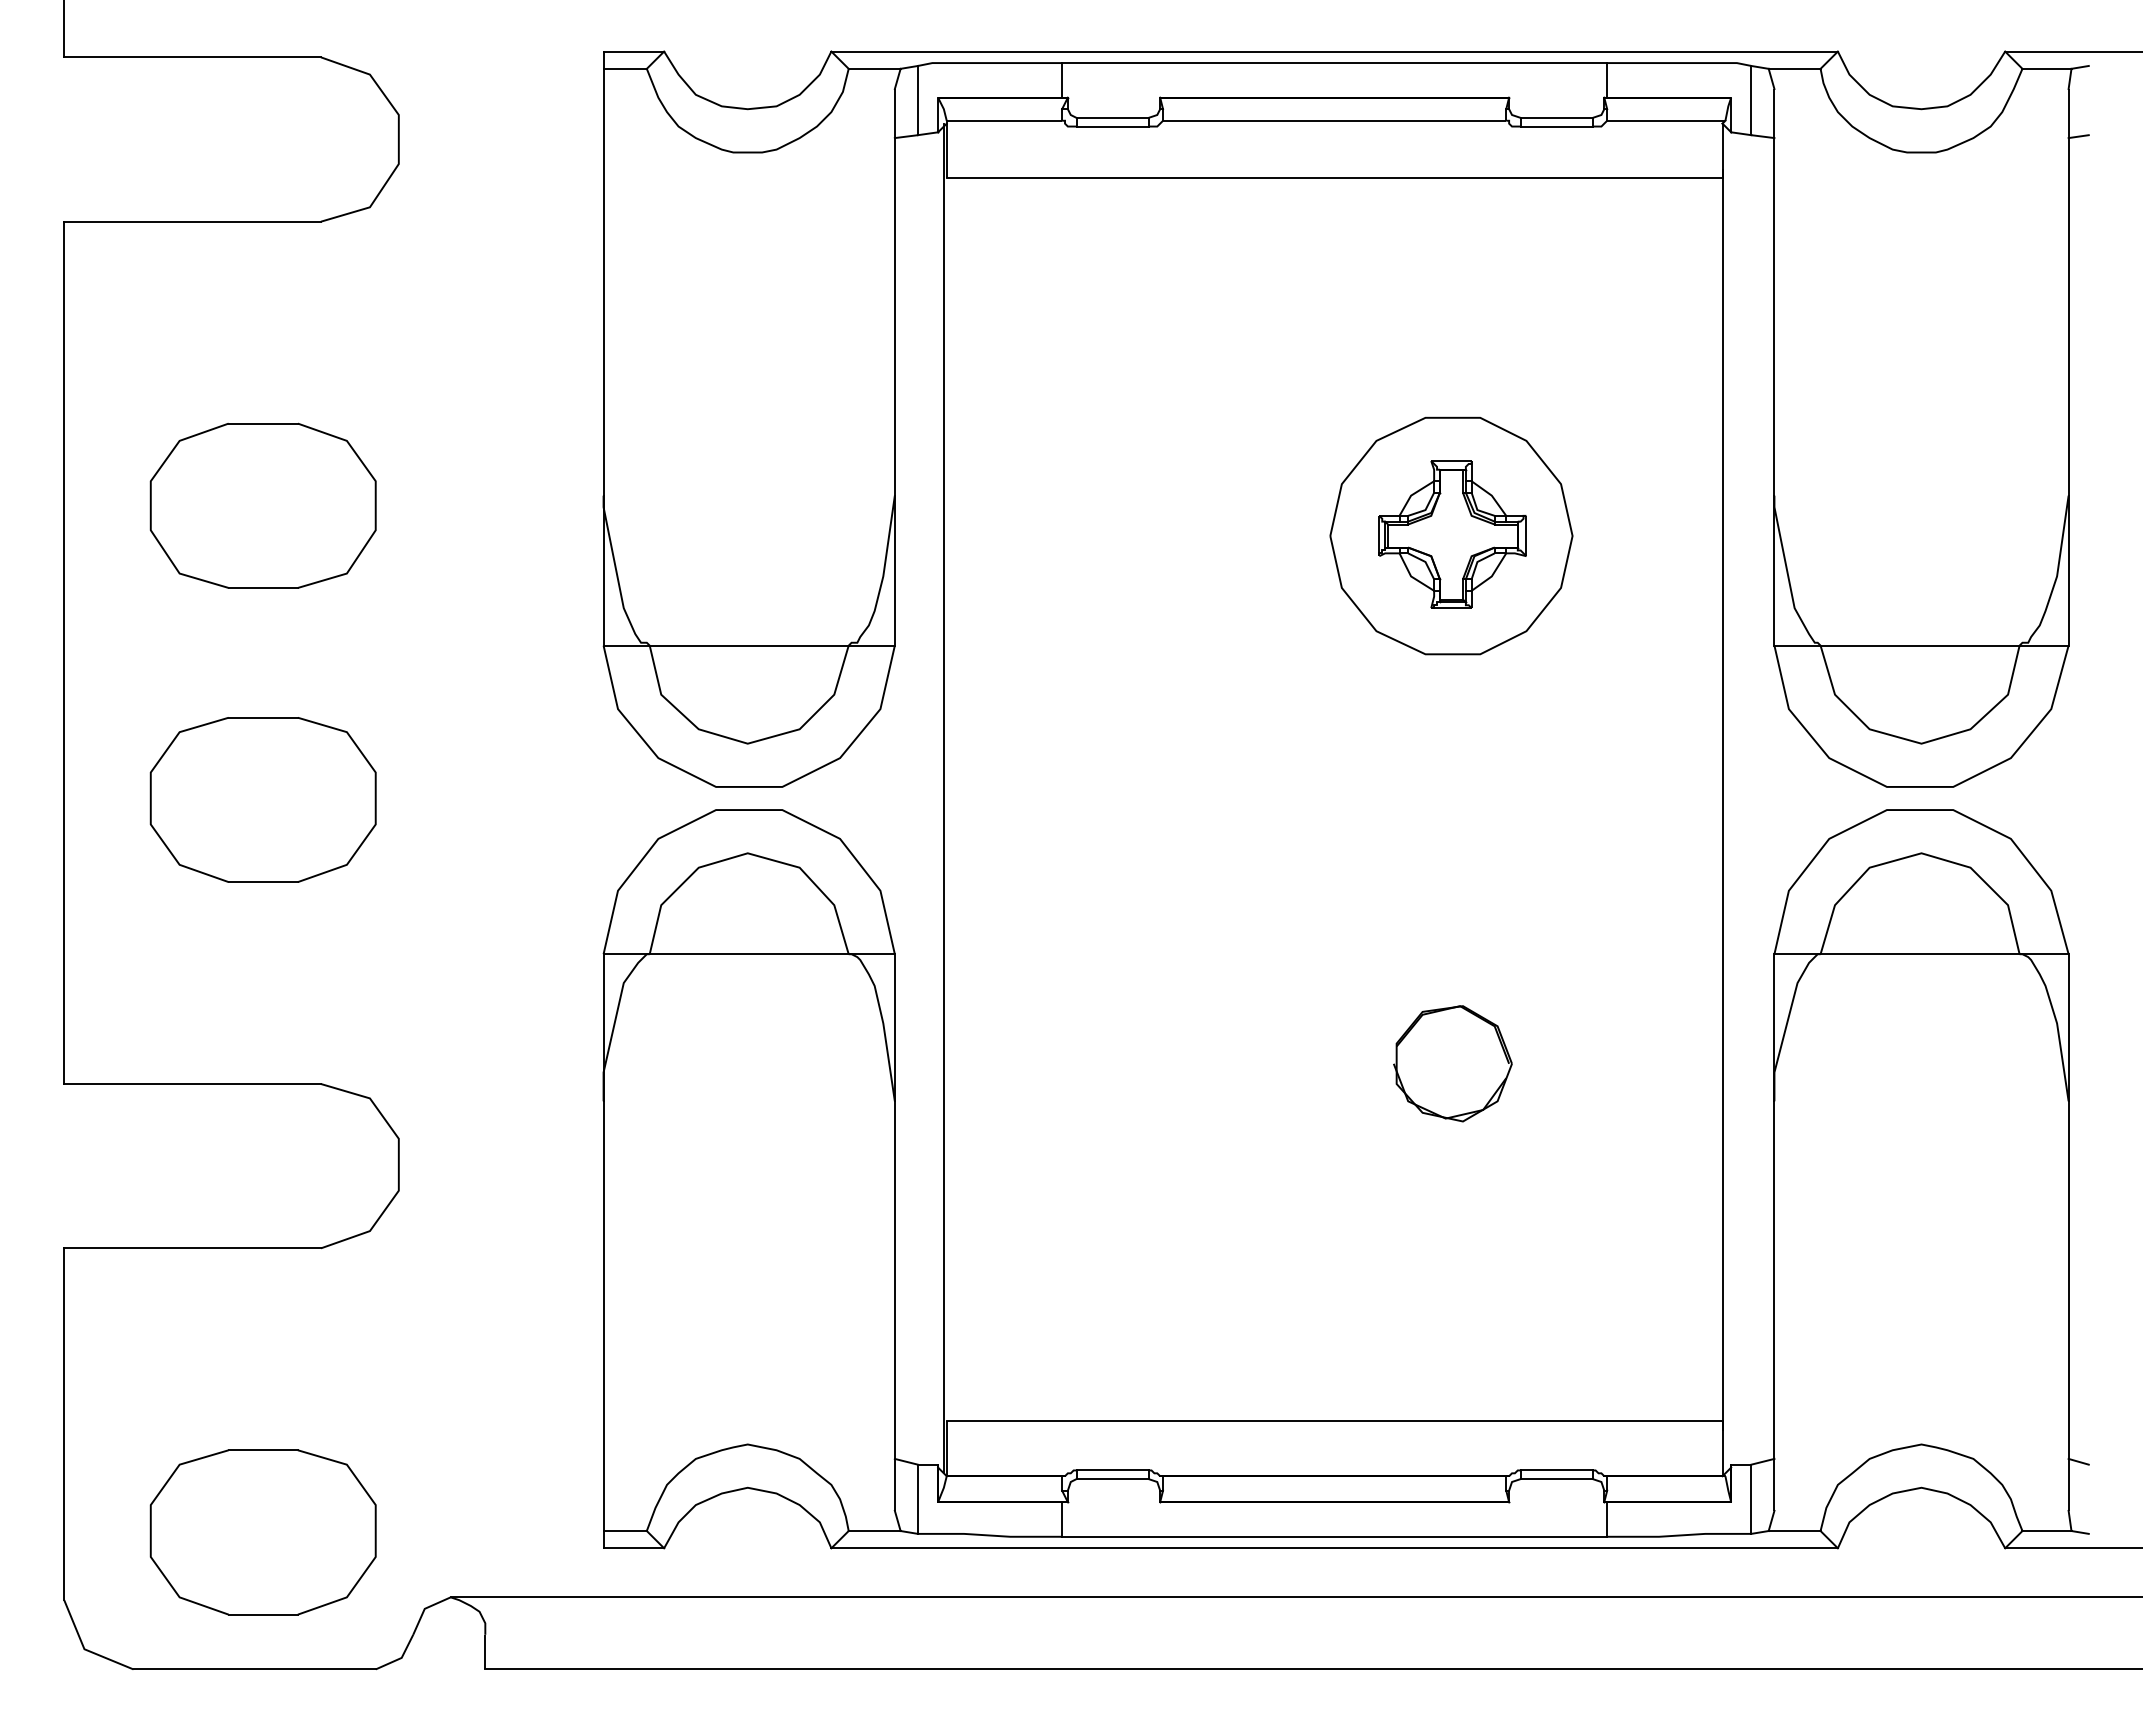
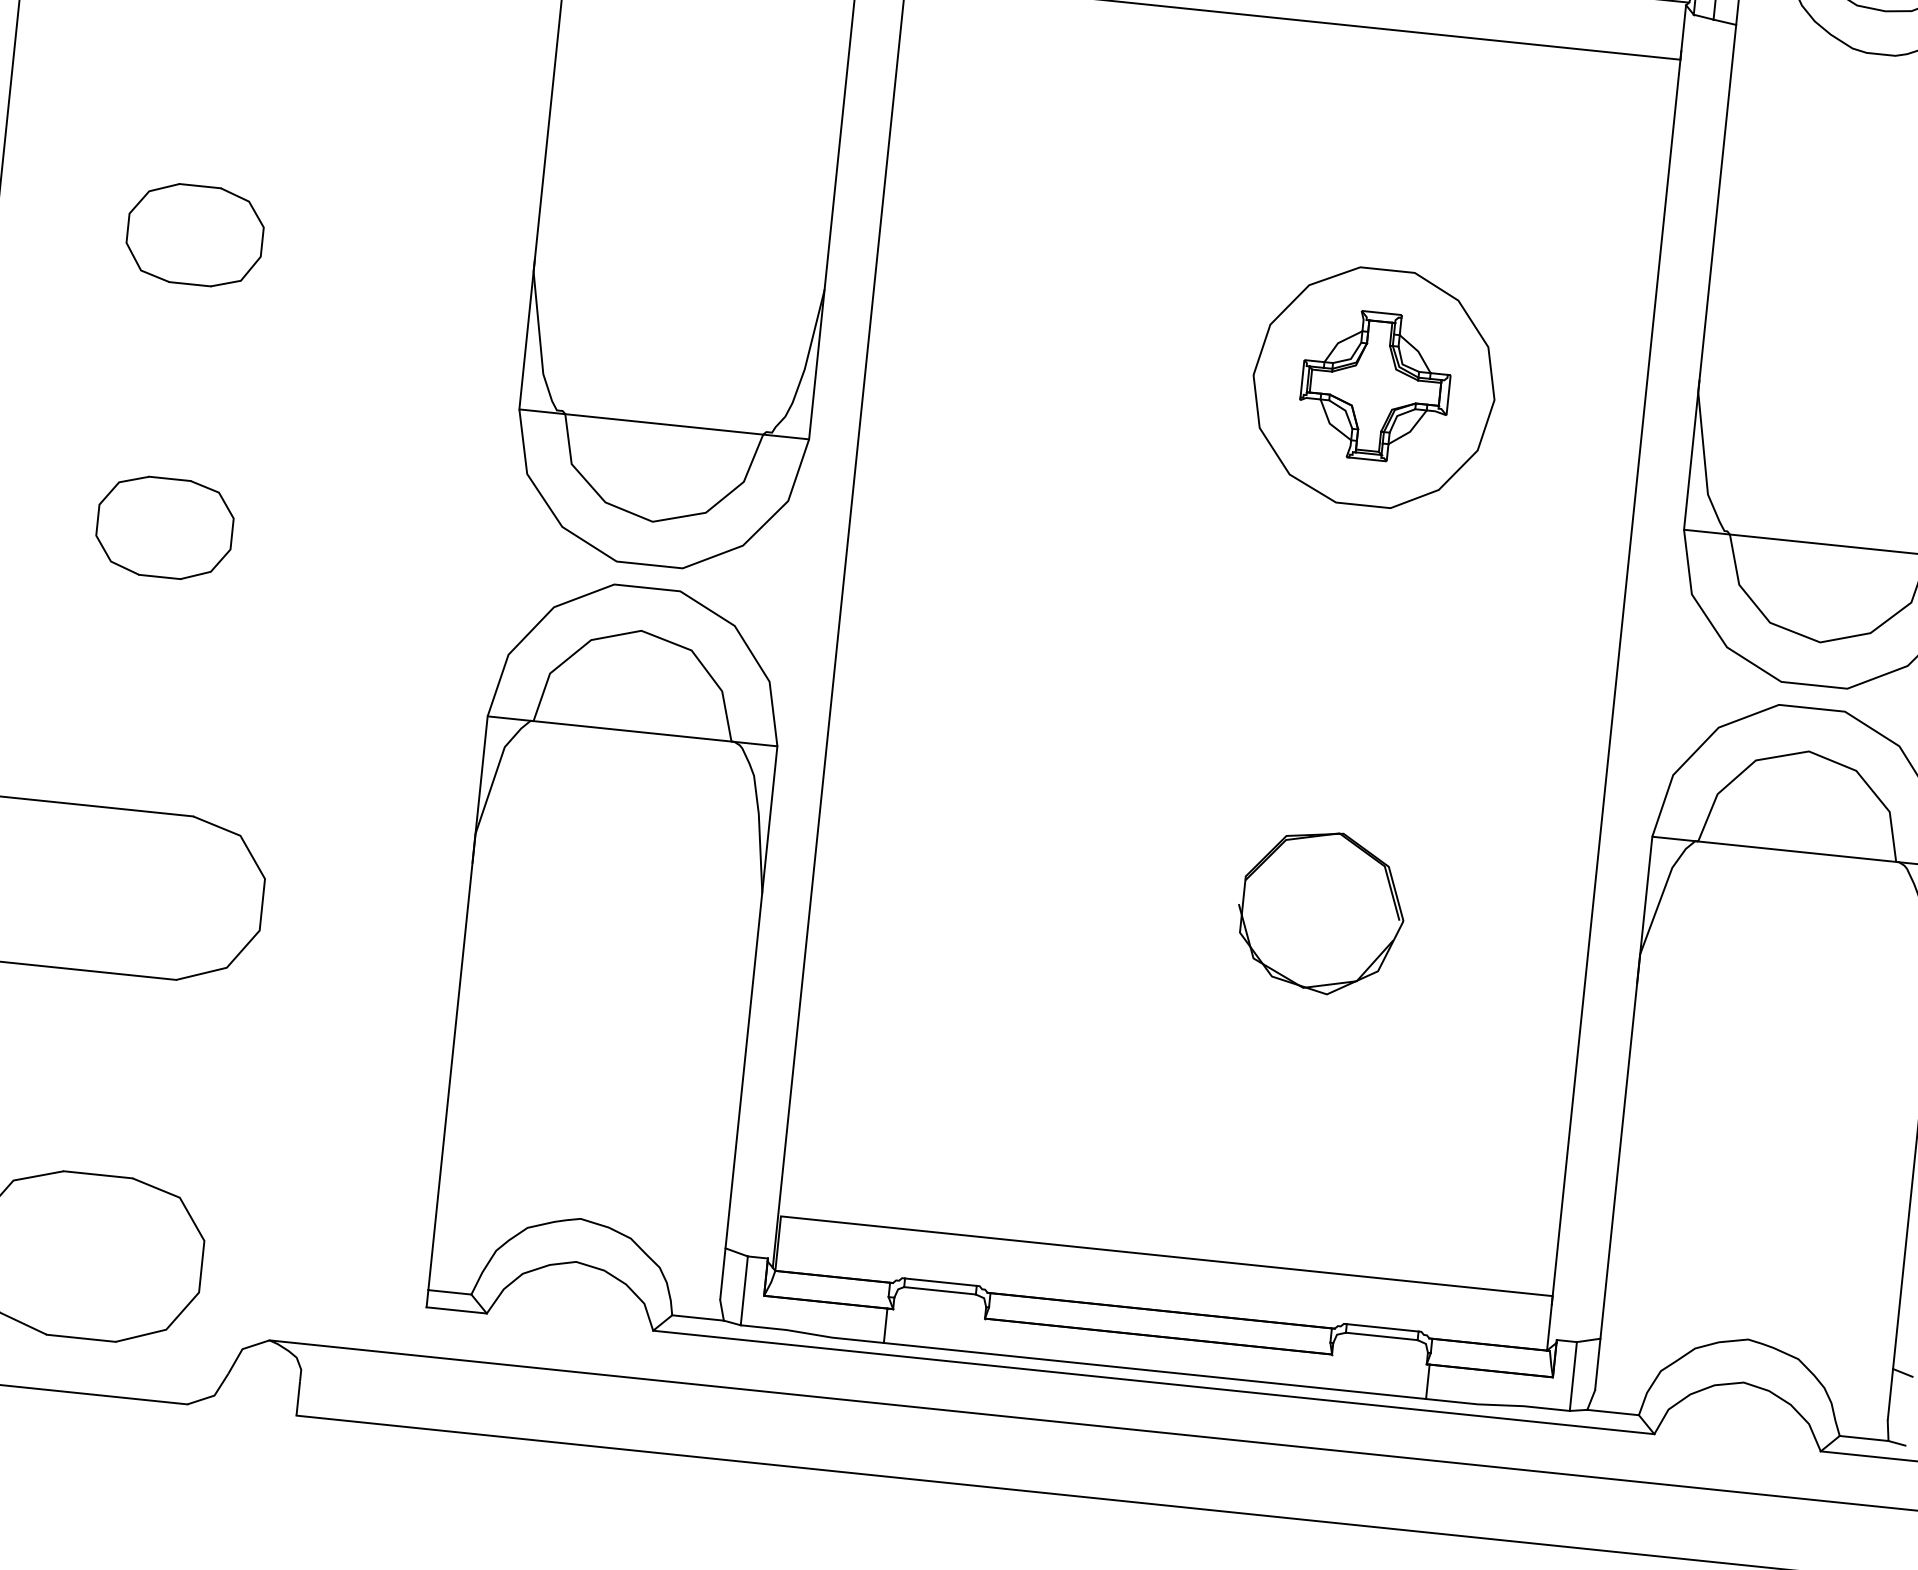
part: (262, 505) -> (194, 234), size x0.6
part: (262, 799) -> (164, 527), size x0.6
part: (1452, 1063) -> (1320, 912), size x1.4

